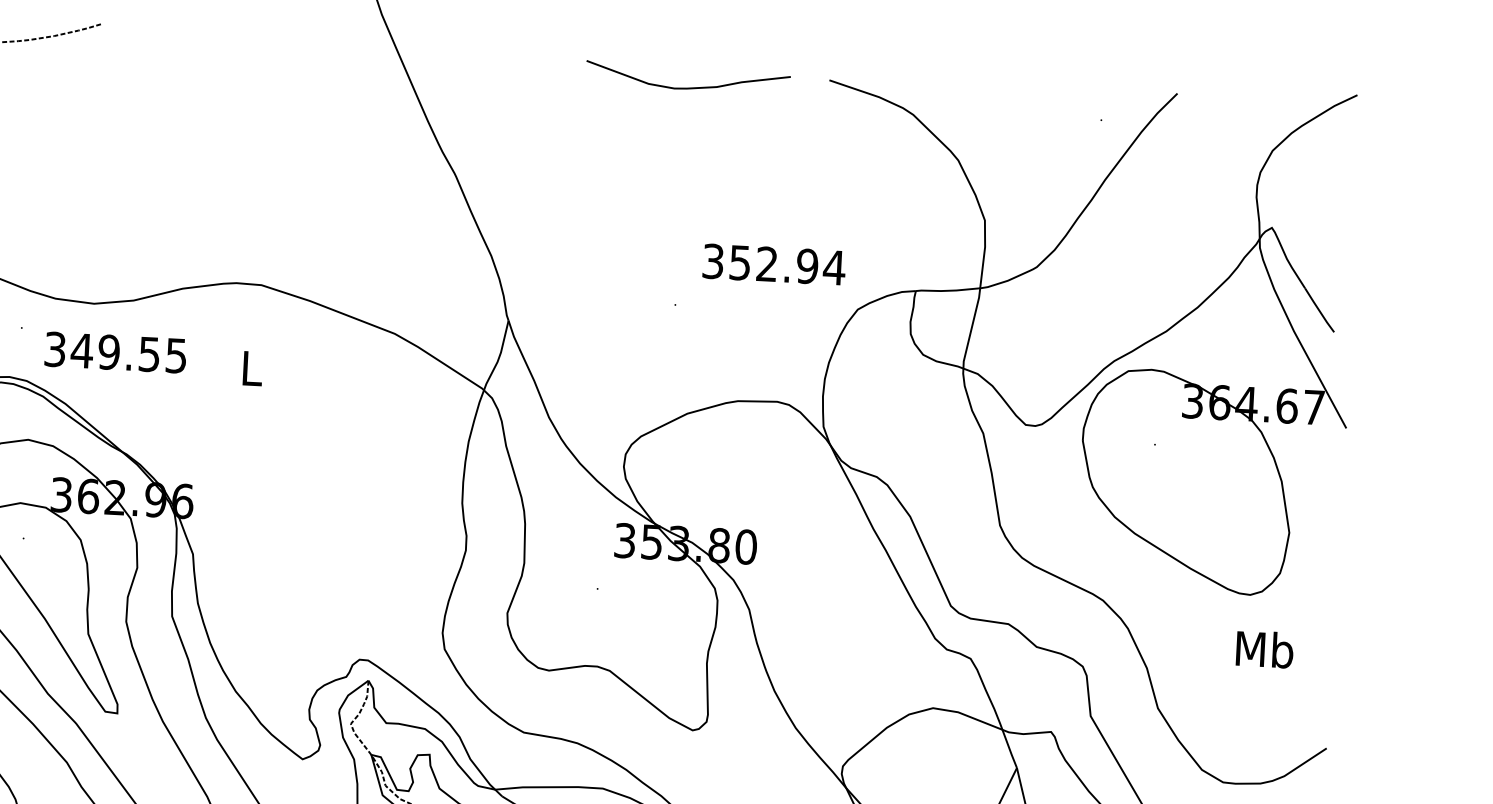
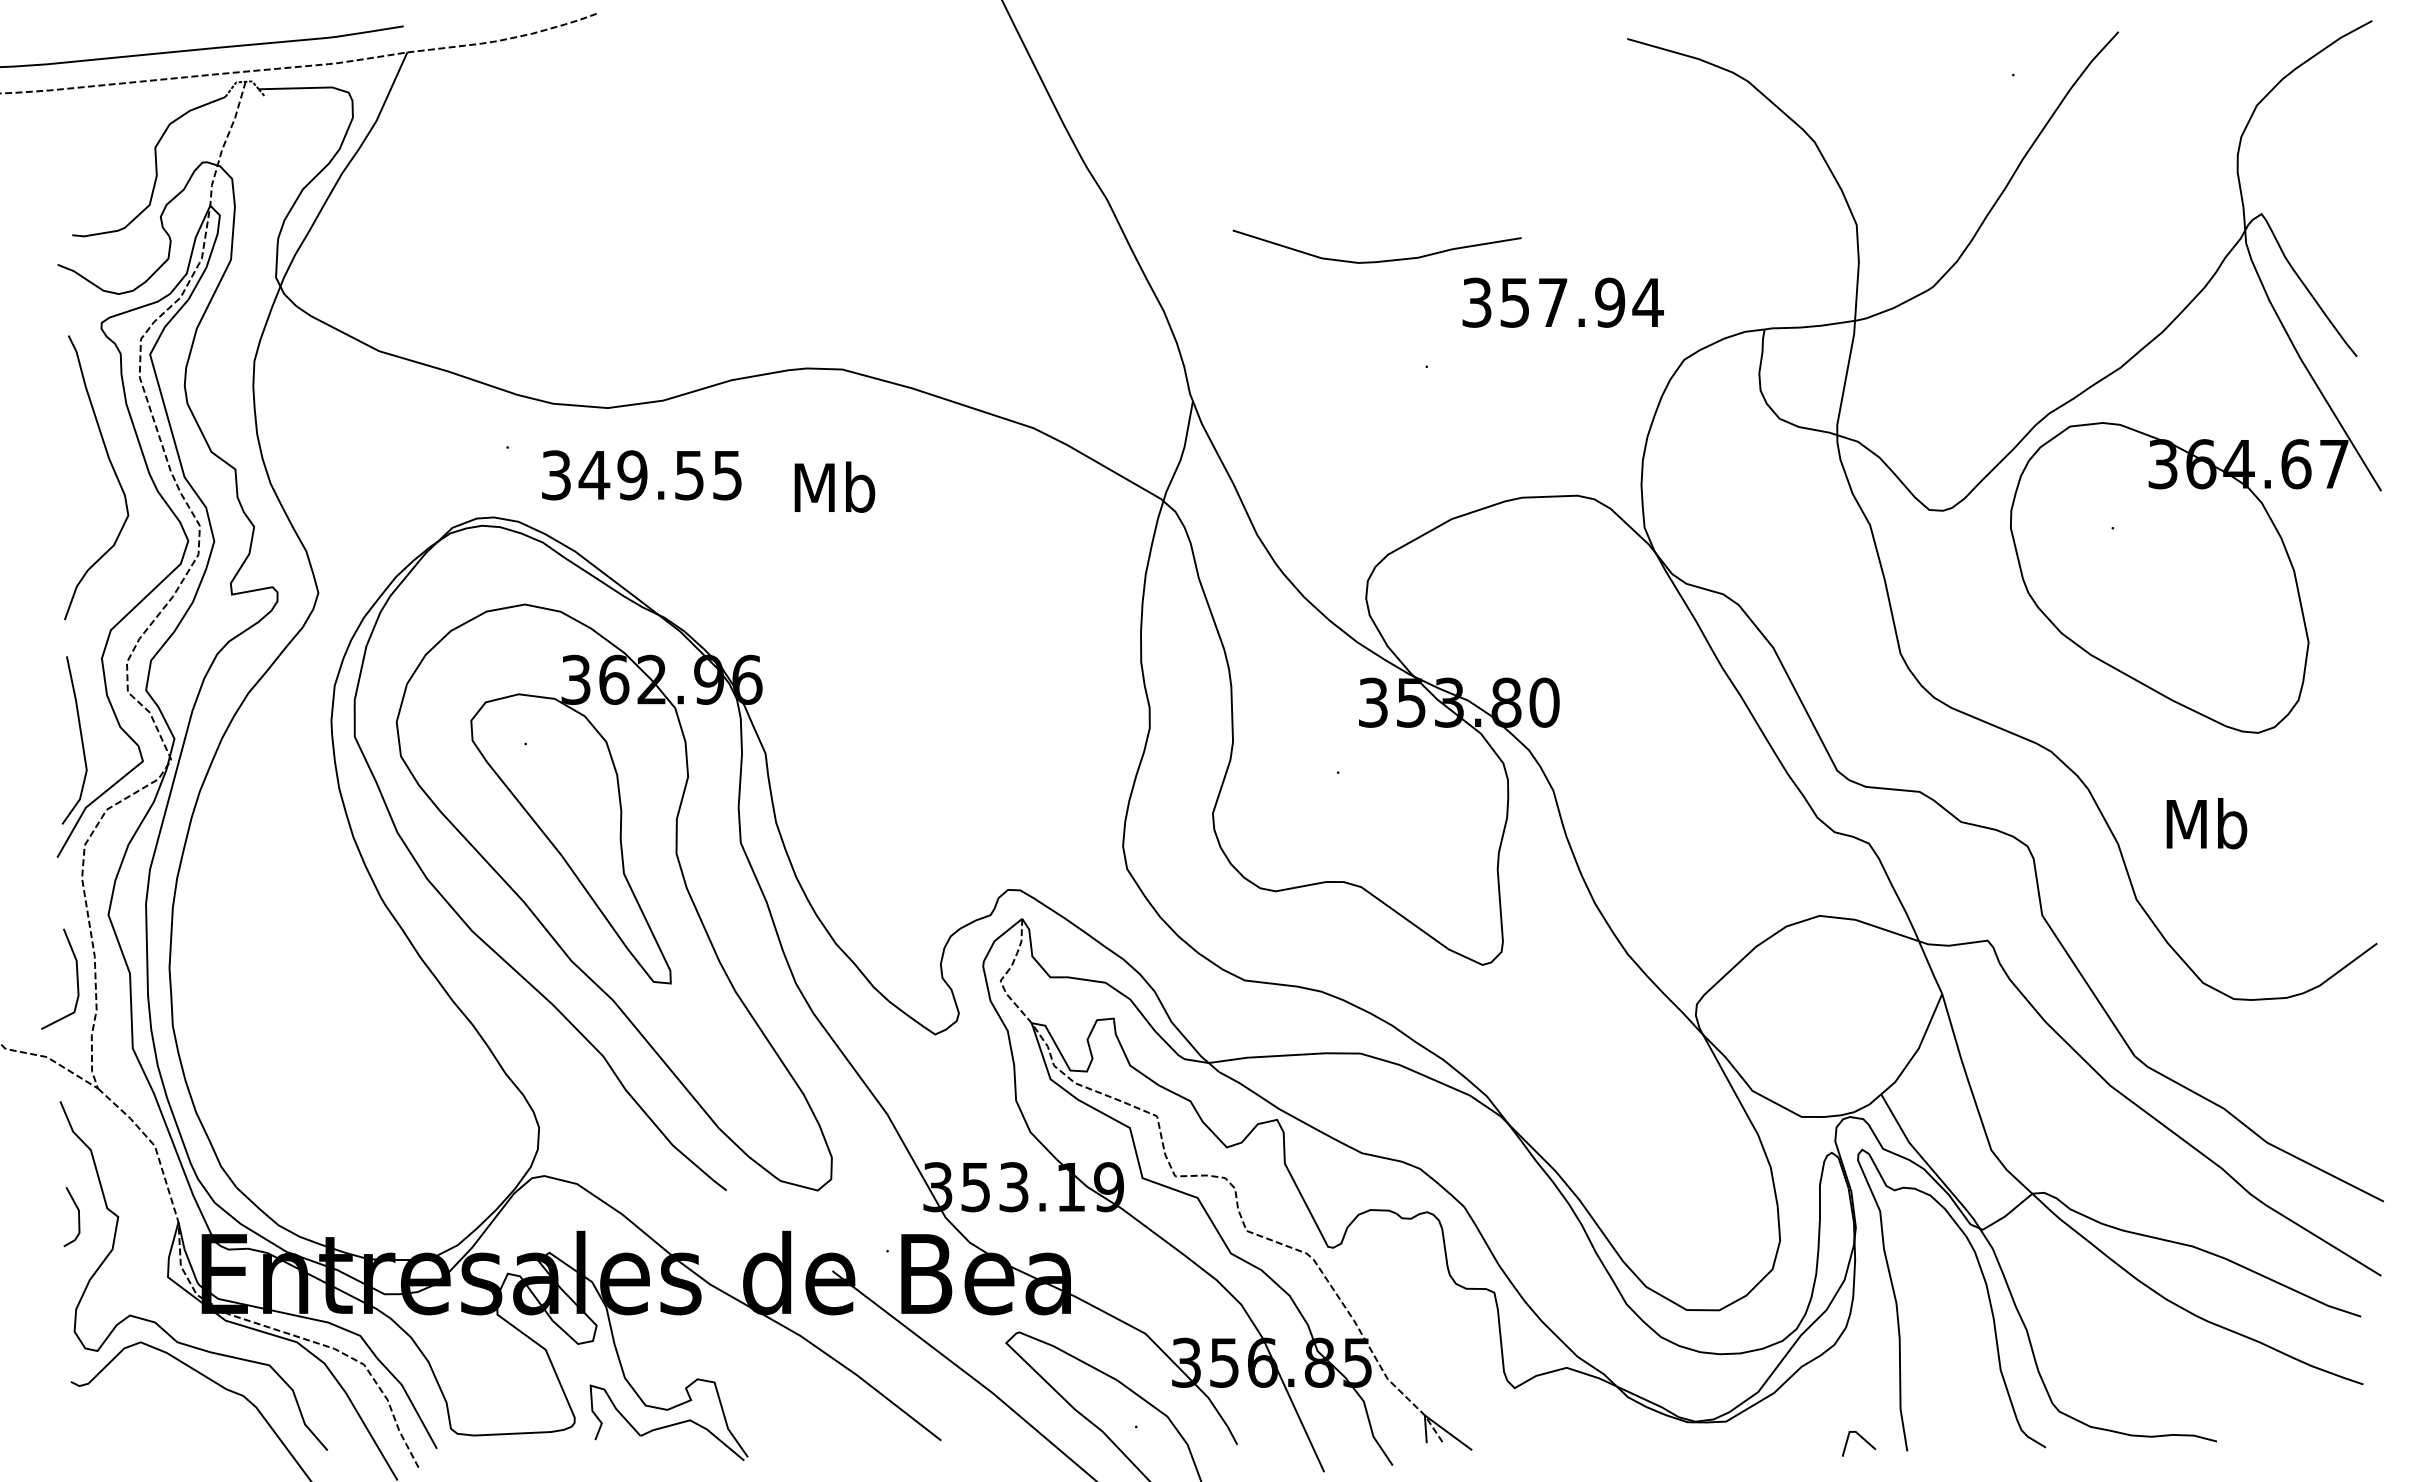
curve: (689, 87) -> (1379, 260), moved
text: (766, 263) -> (1552, 301), 352.94 -> 357.94
text: (251, 367) -> (834, 486), L -> Mb
text: (1264, 649) -> (2206, 823), moved

